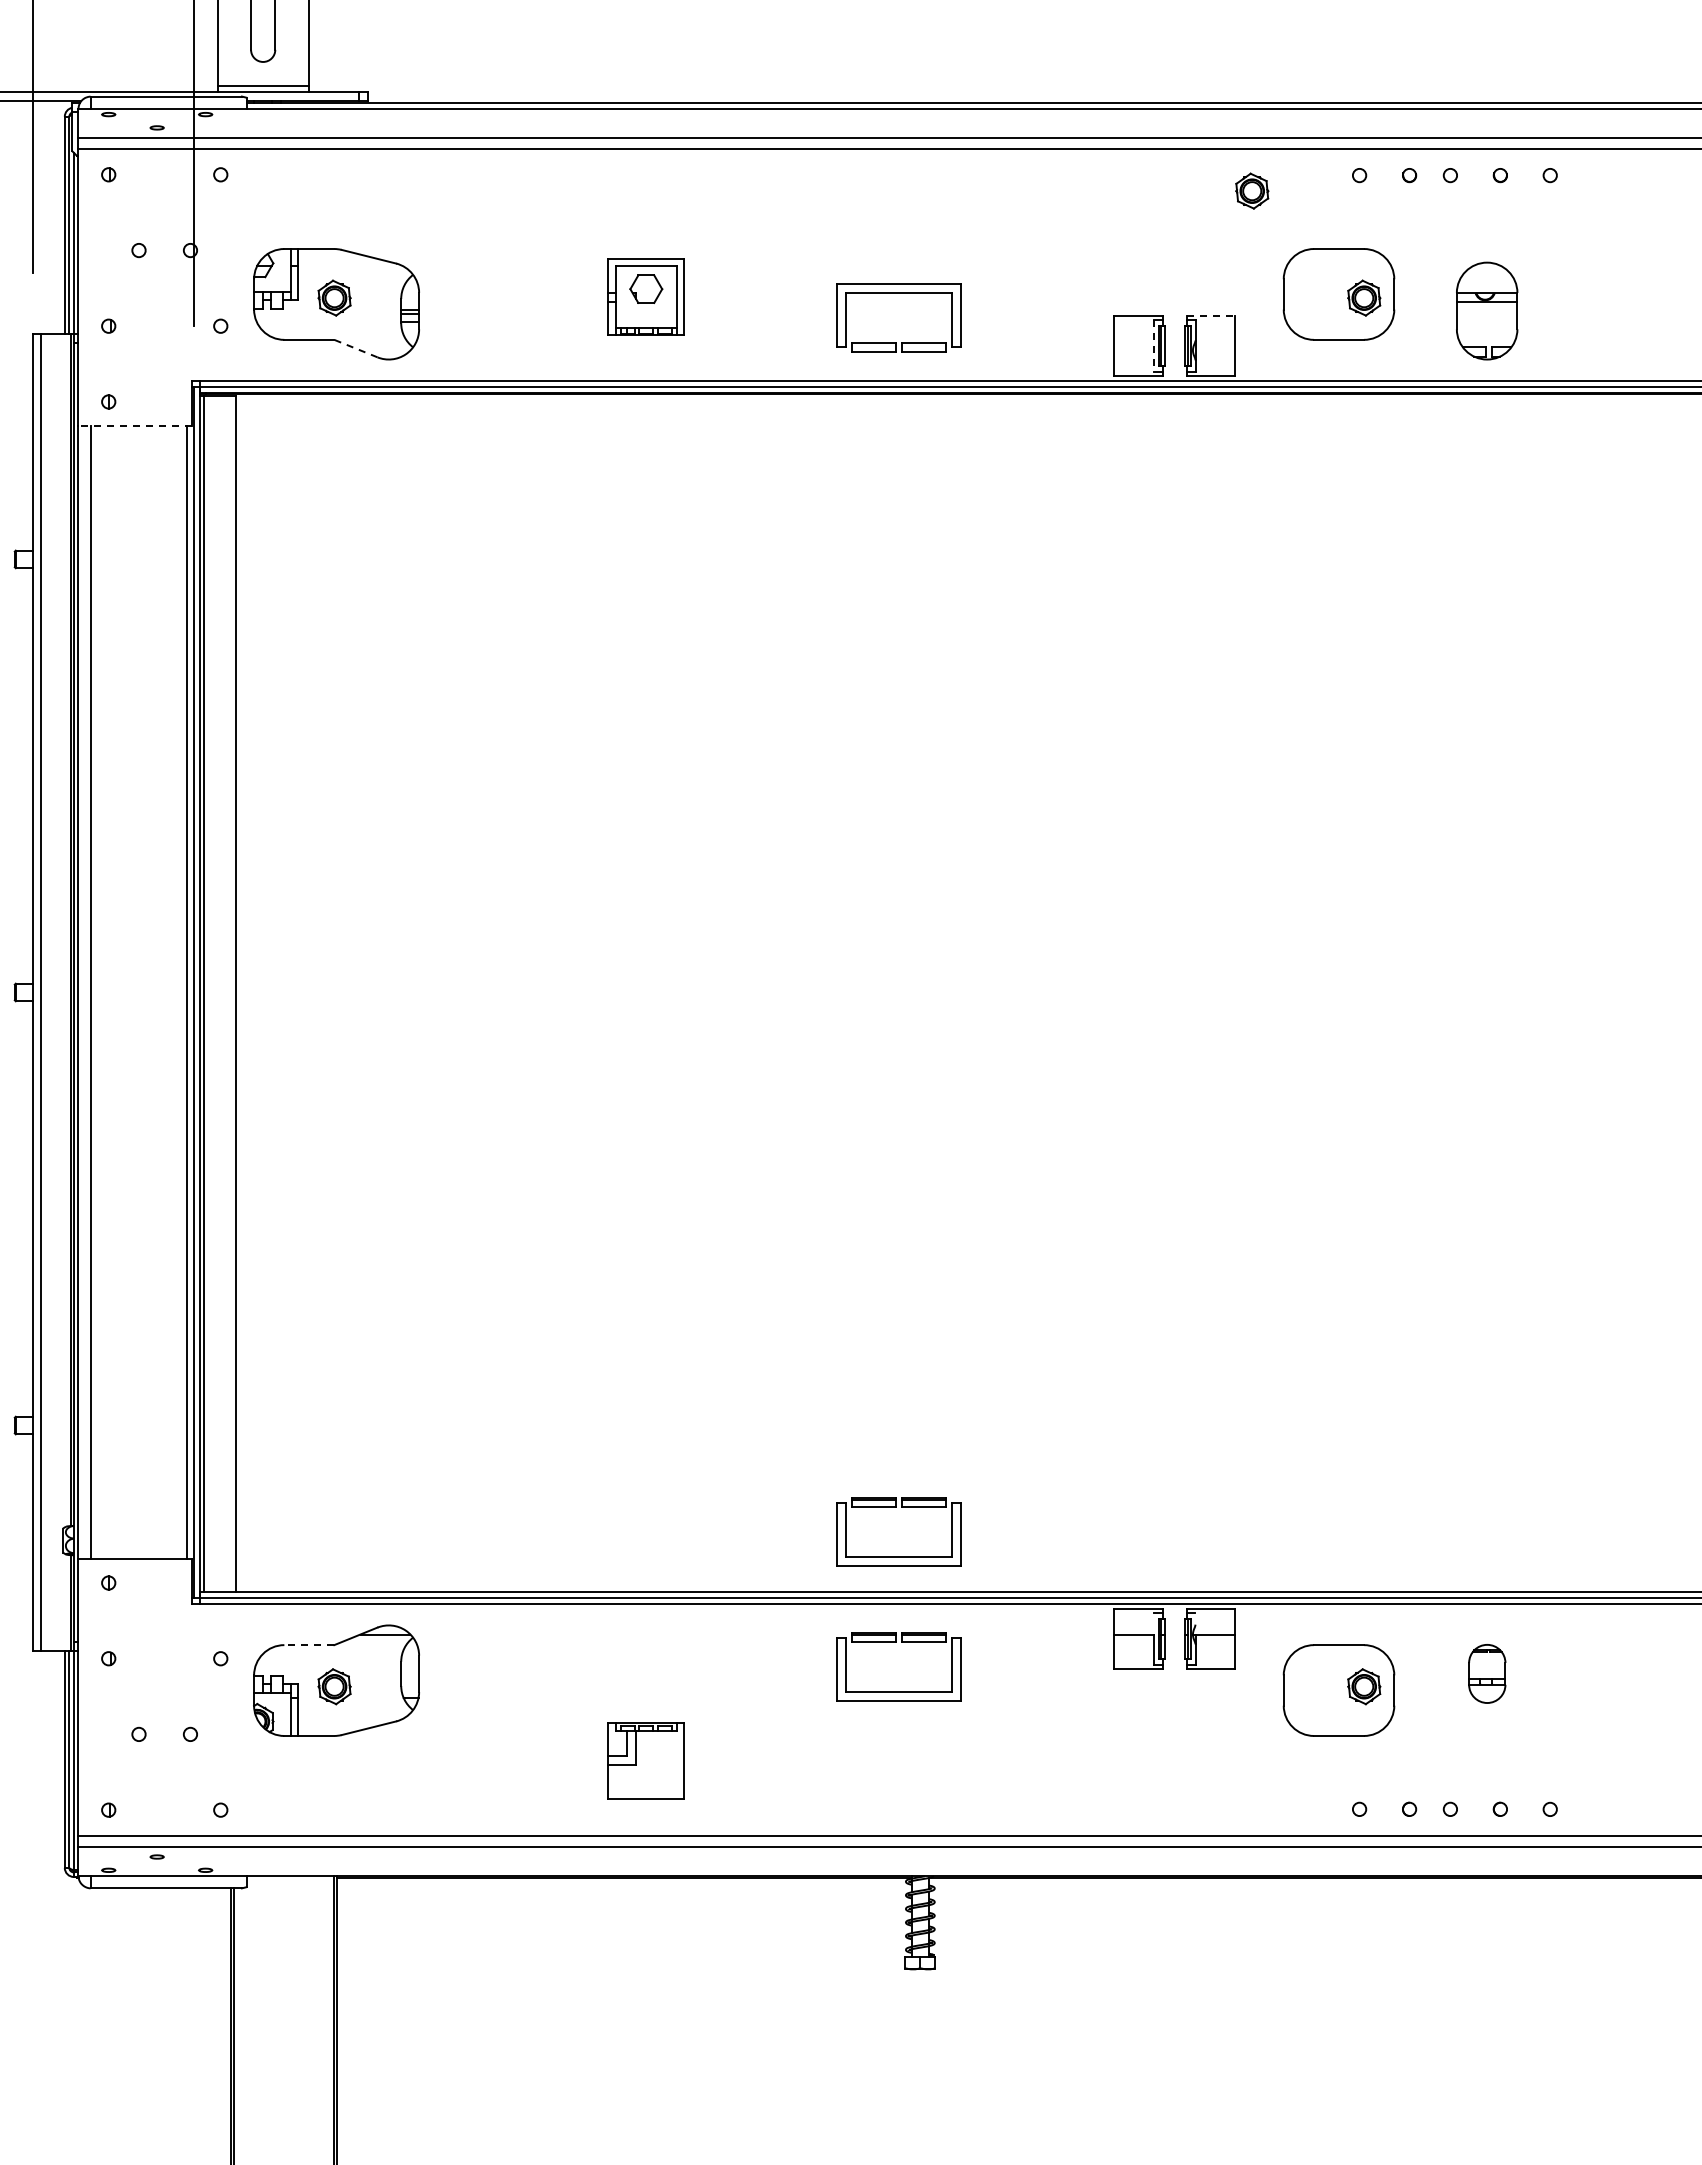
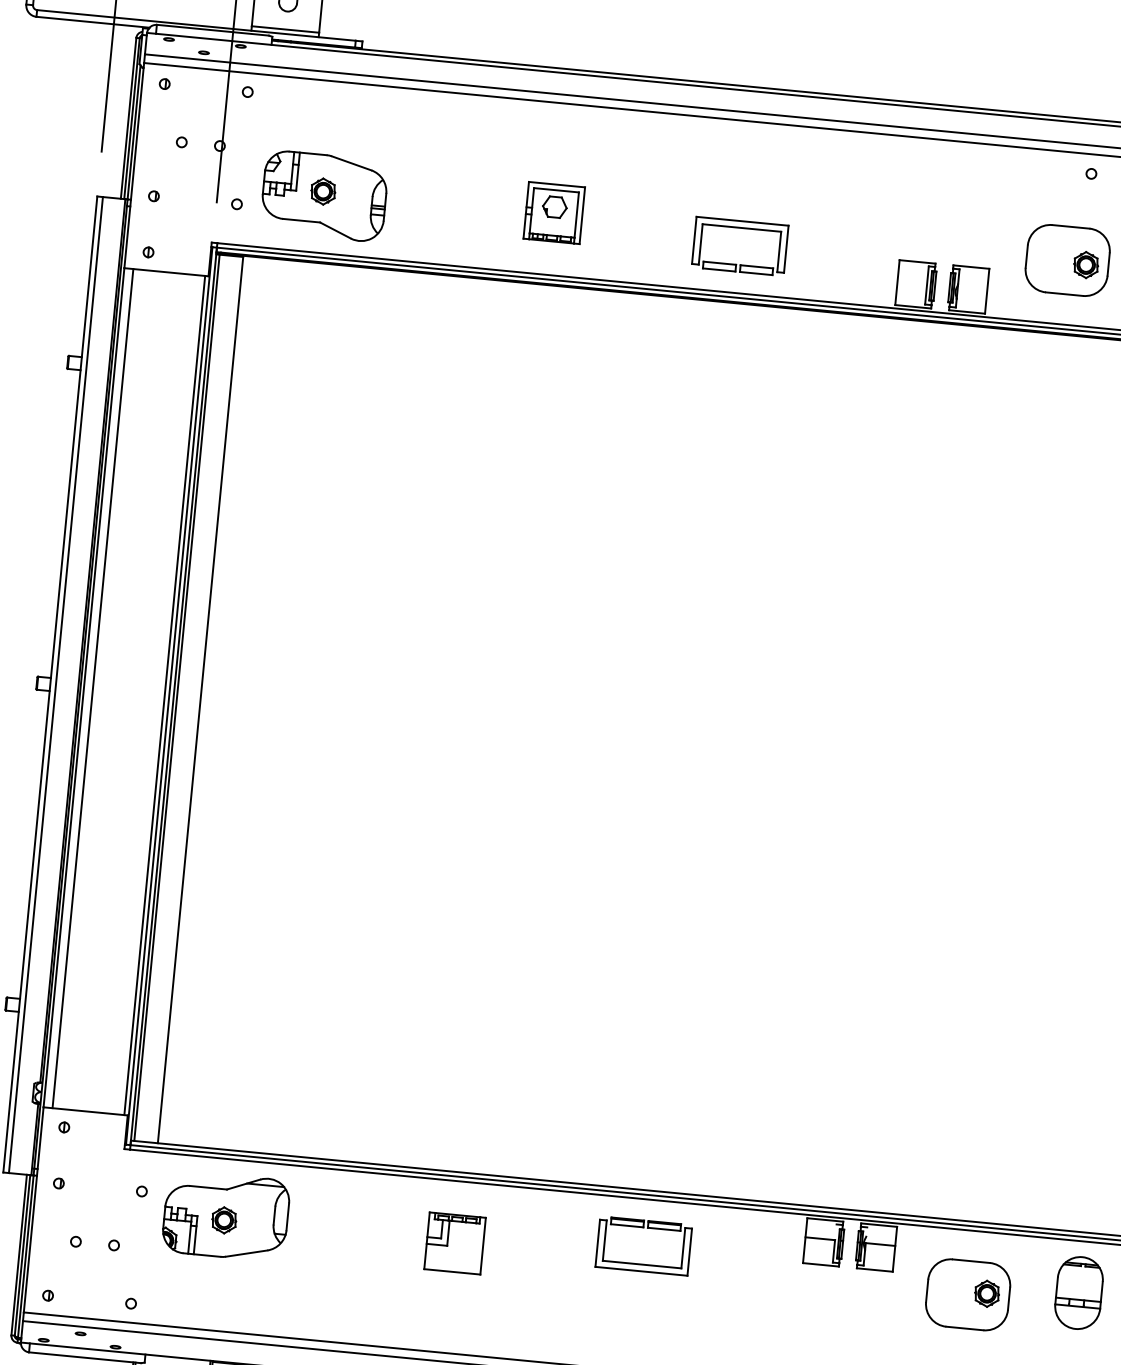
part: (1252, 190) -> (1011, 177), removed
line: (1211, 315) -> (971, 267), dashed -> solid
line: (1154, 345) -> (927, 285), dashed -> solid
line: (355, 348) -> (335, 230), dashed -> solid
line: (135, 426) -> (166, 272), dashed -> solid
part: (896, 1507) -> (653, 1127), removed
line: (309, 1645) -> (208, 1188), dashed -> solid
part: (1487, 1673) -> (1079, 1292), size x1.67
part: (645, 1760) -> (454, 1243), moved

